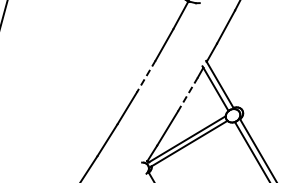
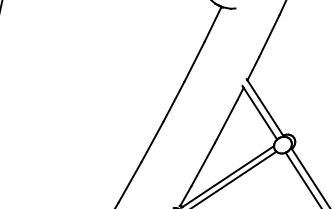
line: (146, 76) -> (174, 101), dashed -> solid
line: (187, 94) -> (225, 121), dashed -> solid

